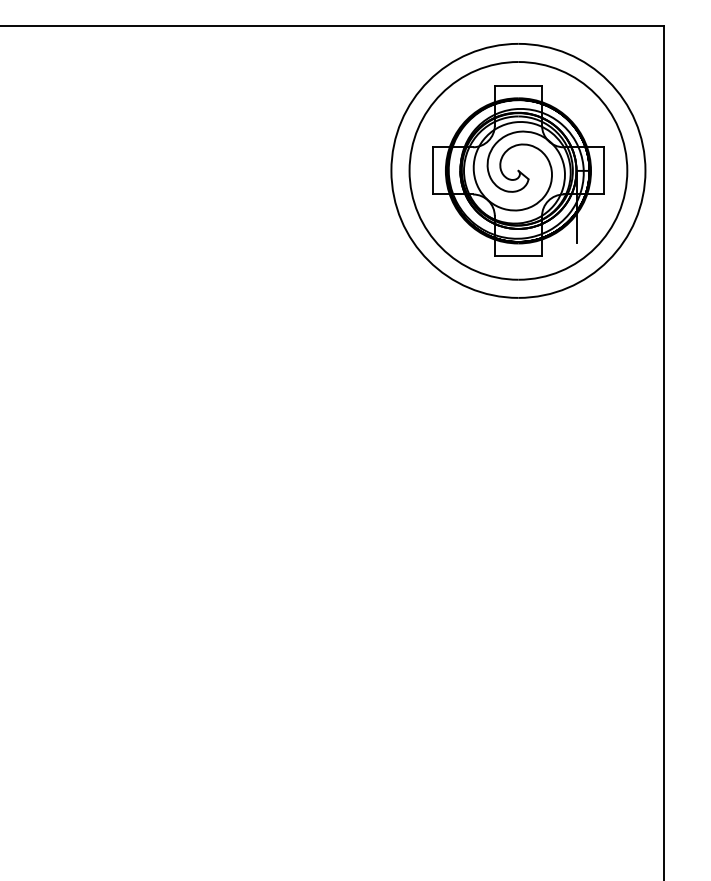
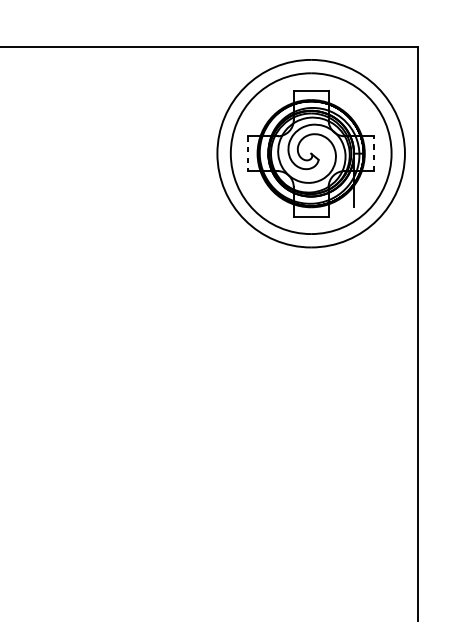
line: (433, 170) -> (248, 153), solid -> dashed
line: (603, 170) -> (373, 153), solid -> dashed

